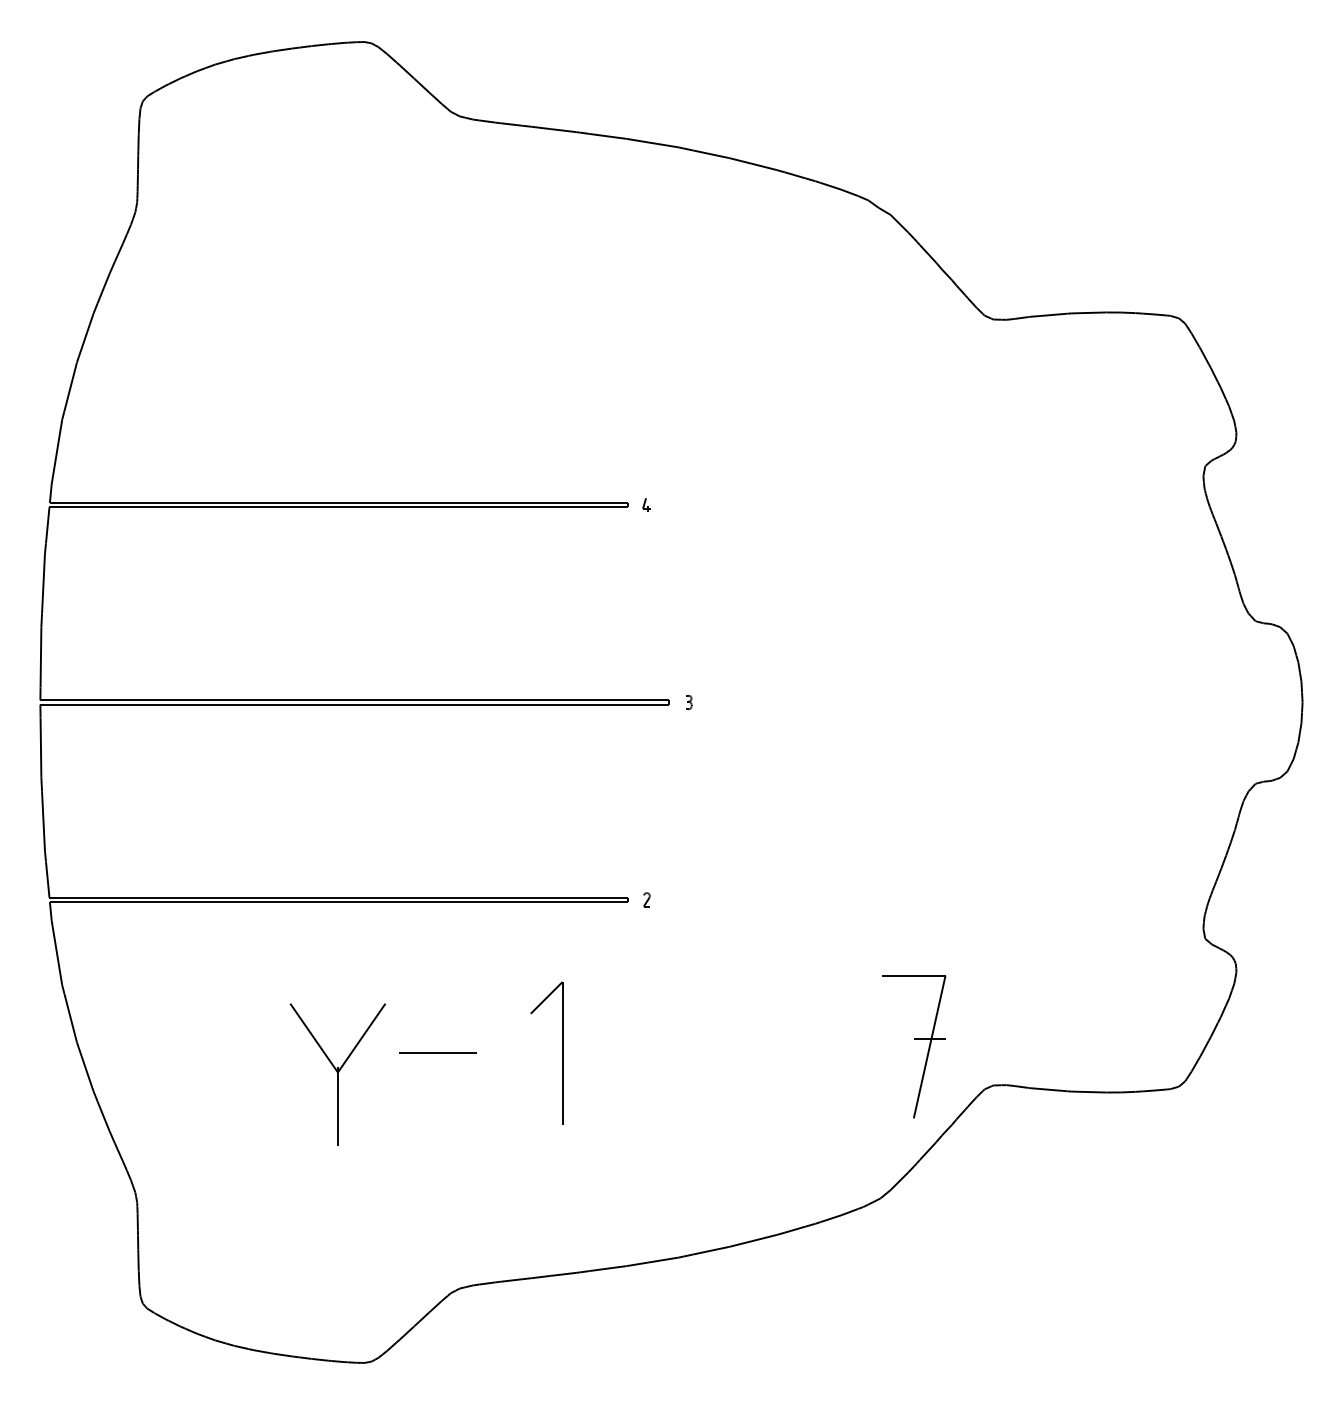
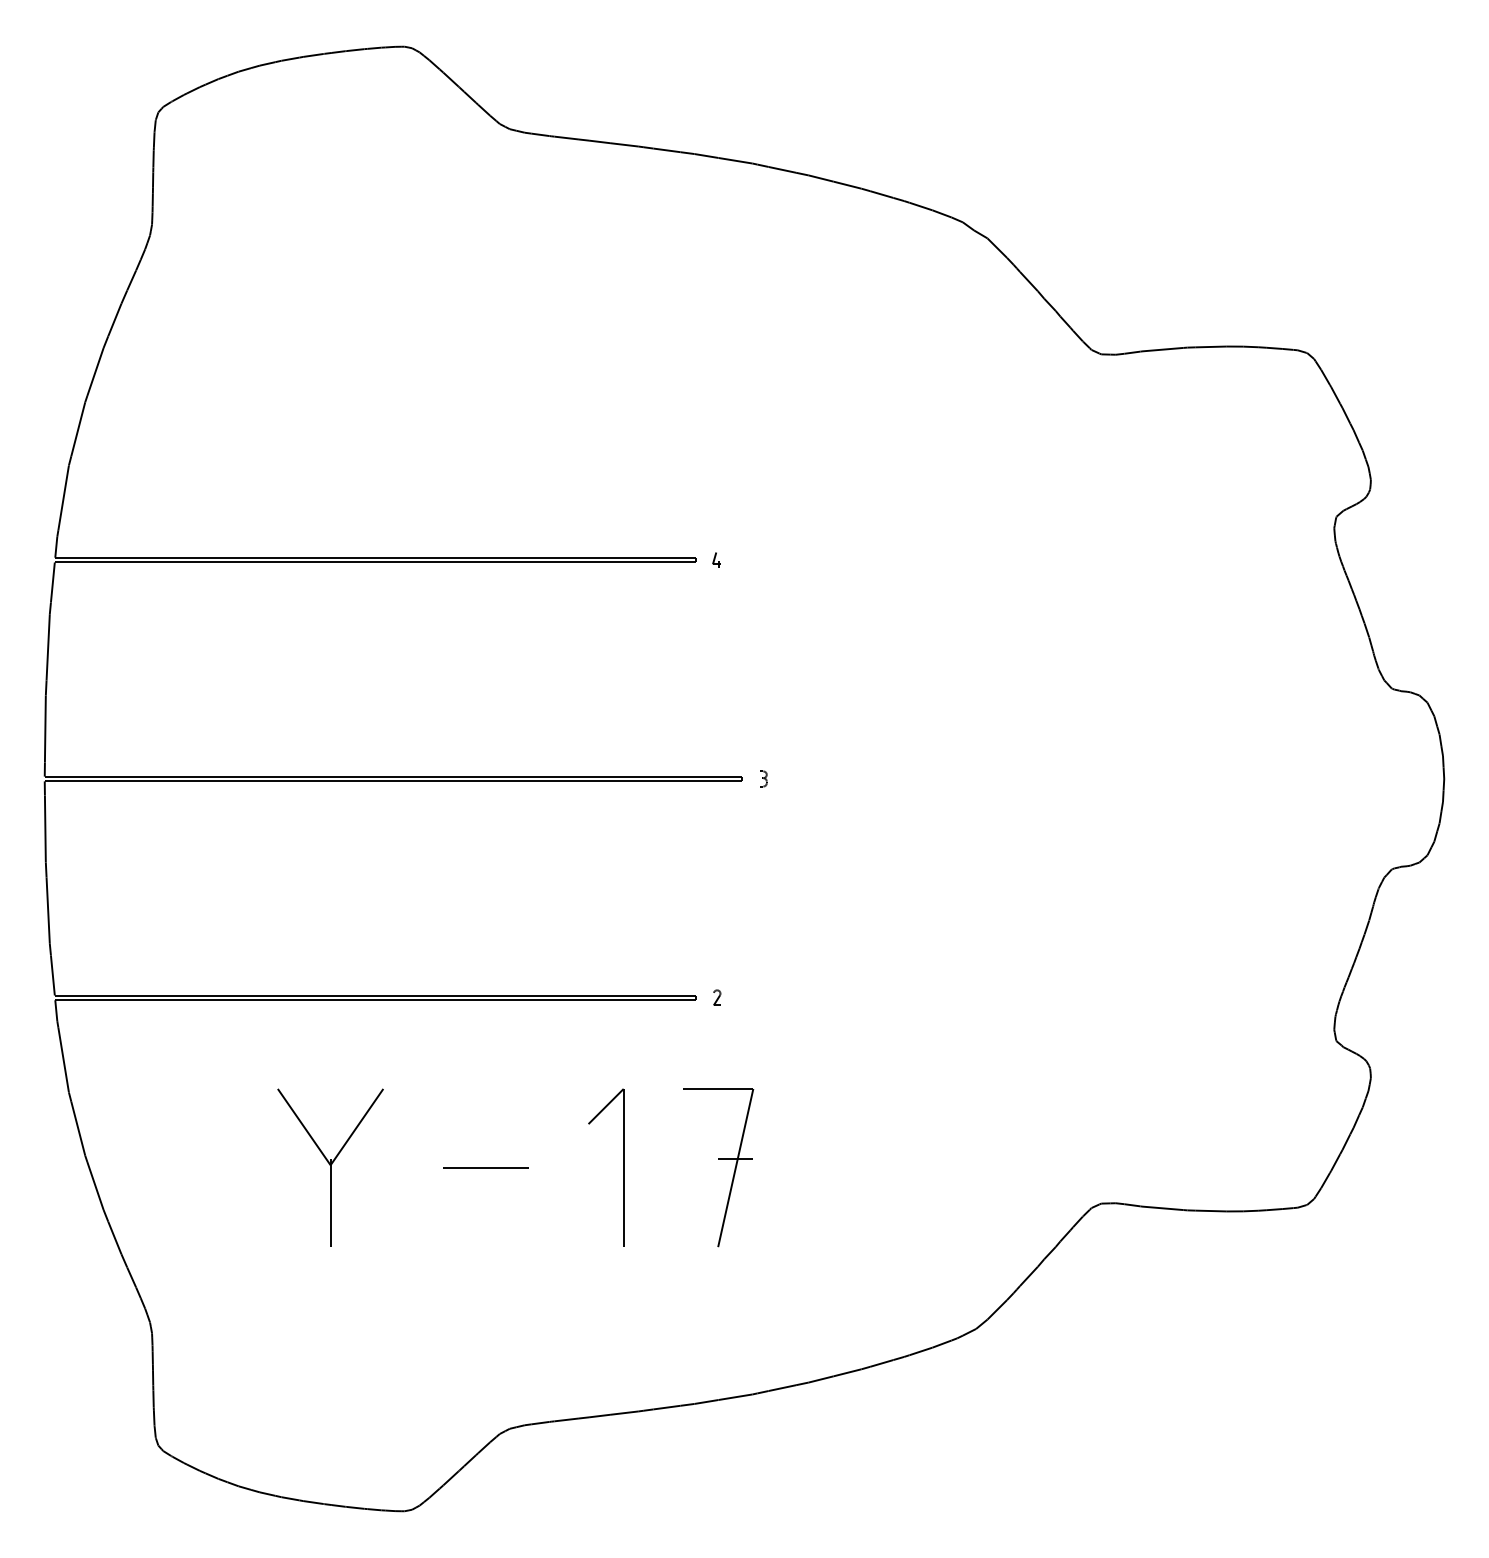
part: (914, 1039) -> (718, 1159), moved
part: (337, 1074) -> (330, 1167), moved

